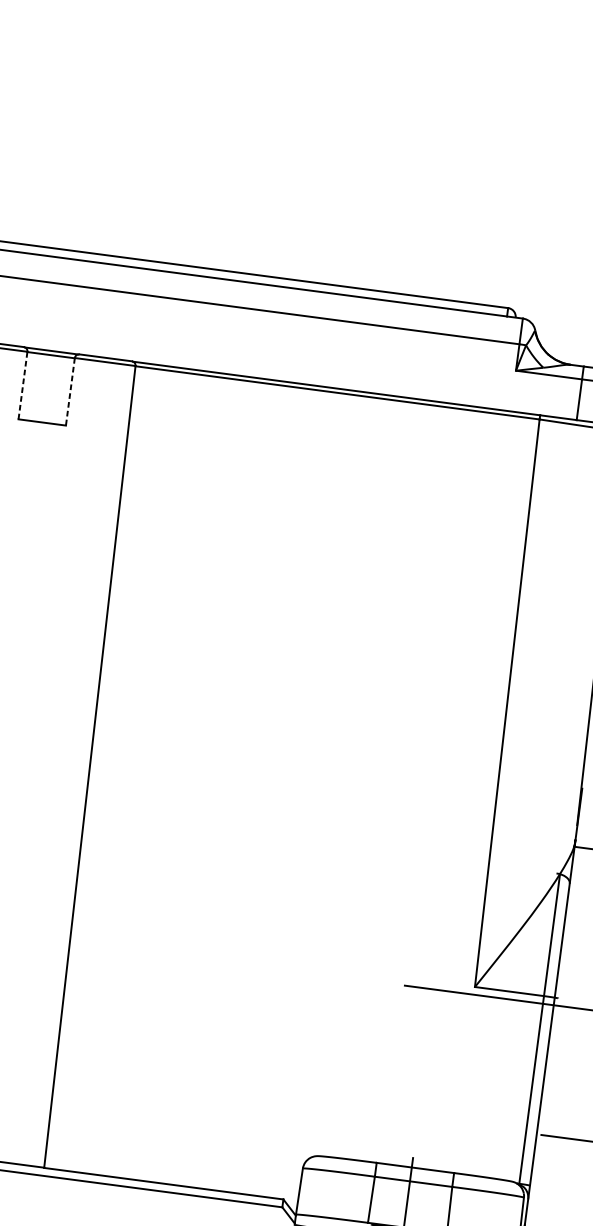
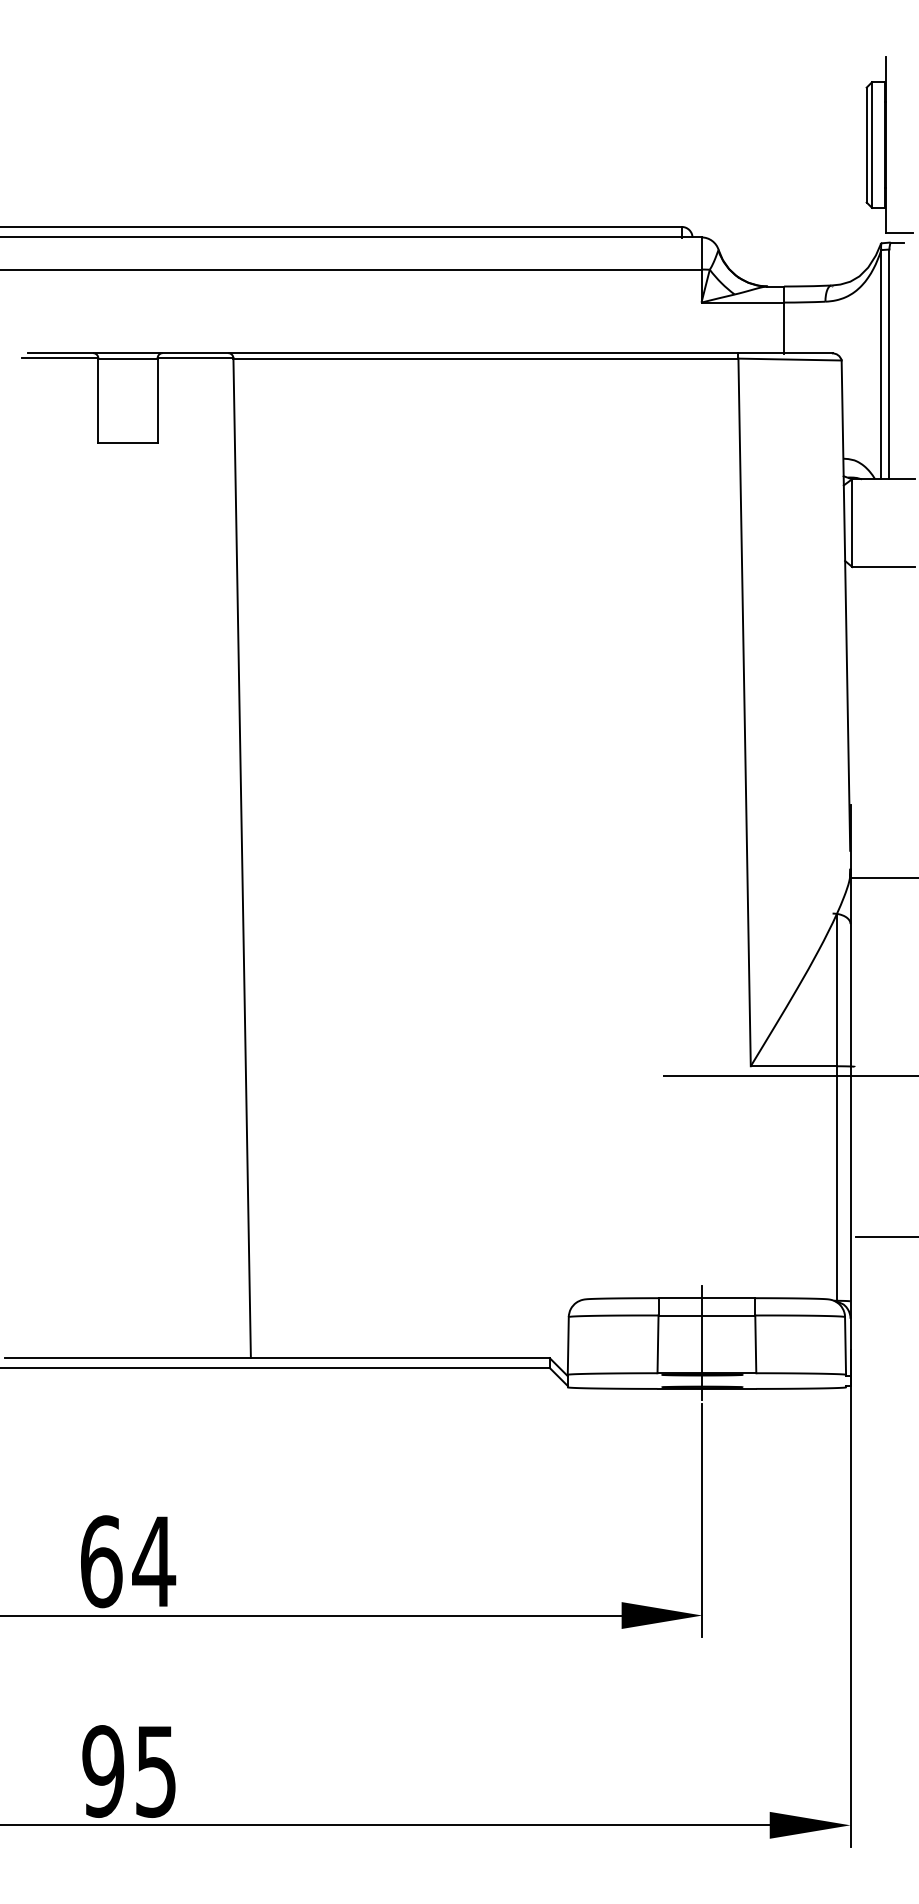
line: (23, 385) -> (98, 400), dashed -> solid
line: (70, 392) -> (157, 401), dashed -> solid

